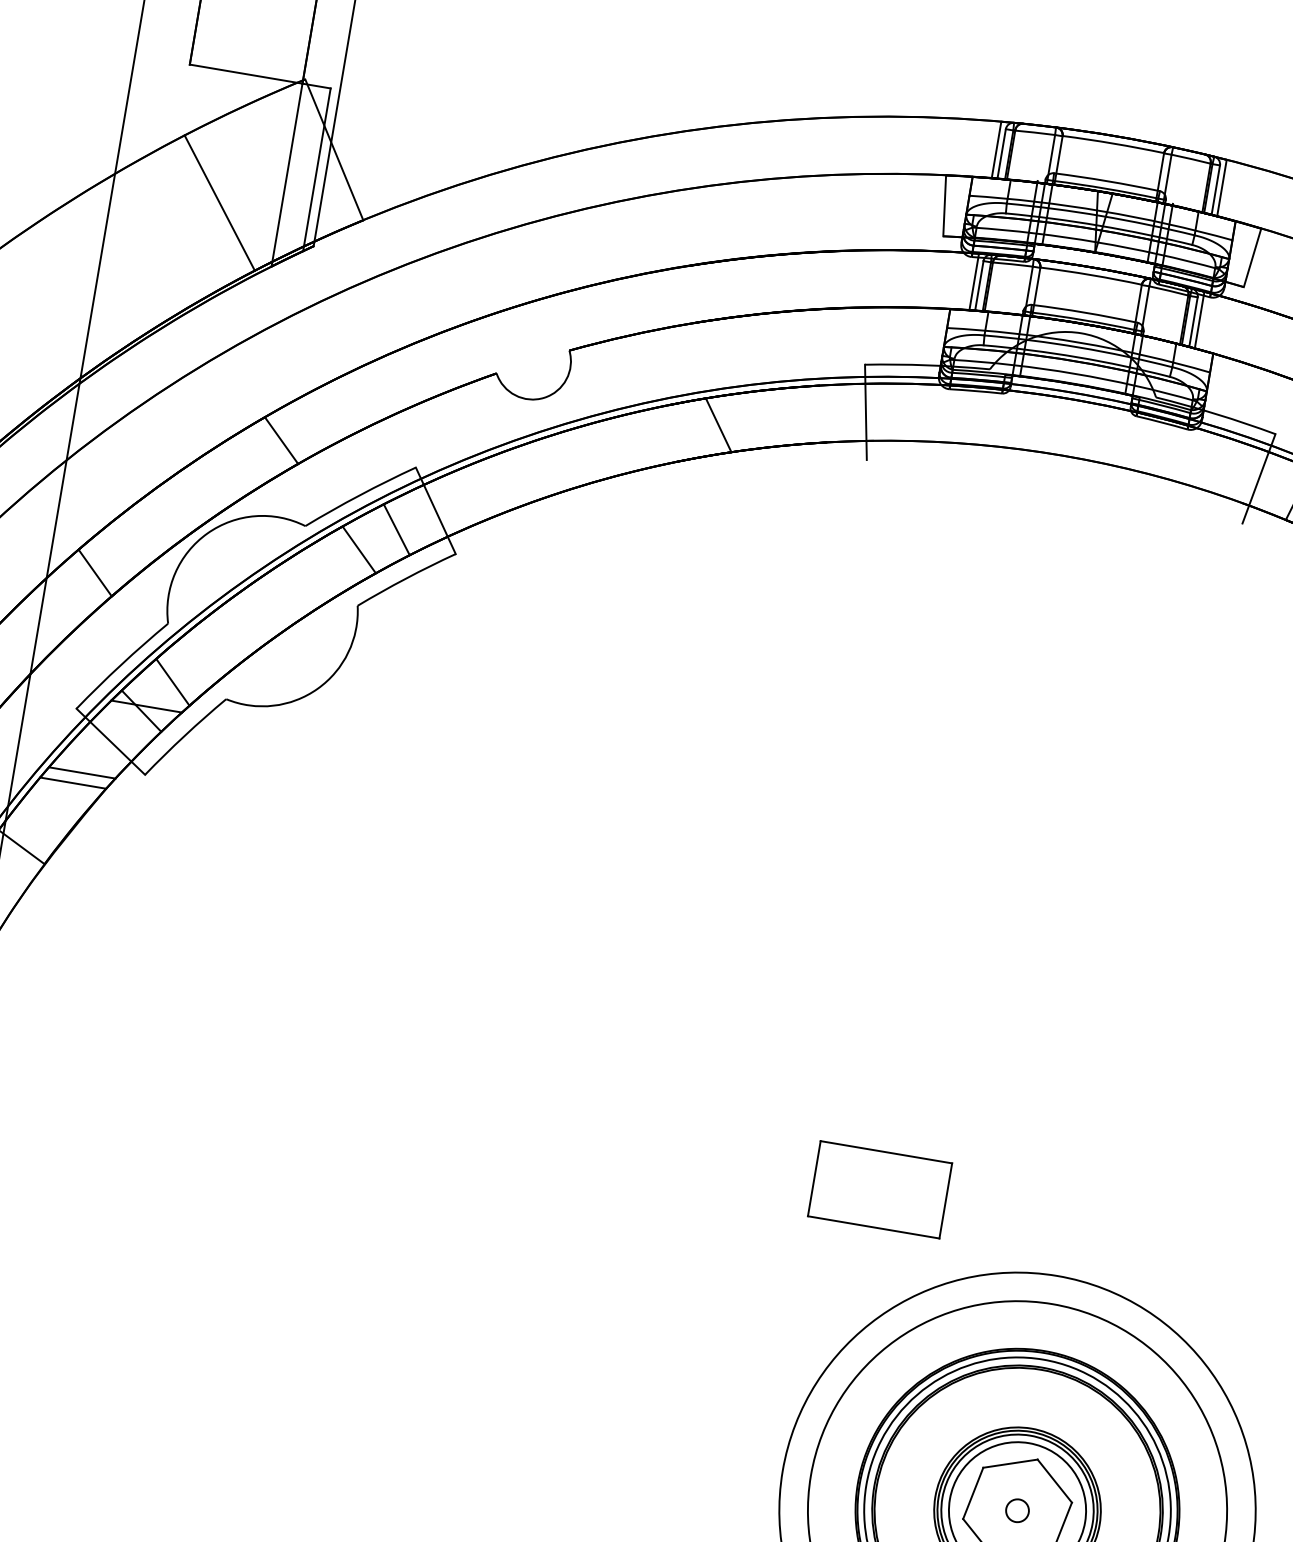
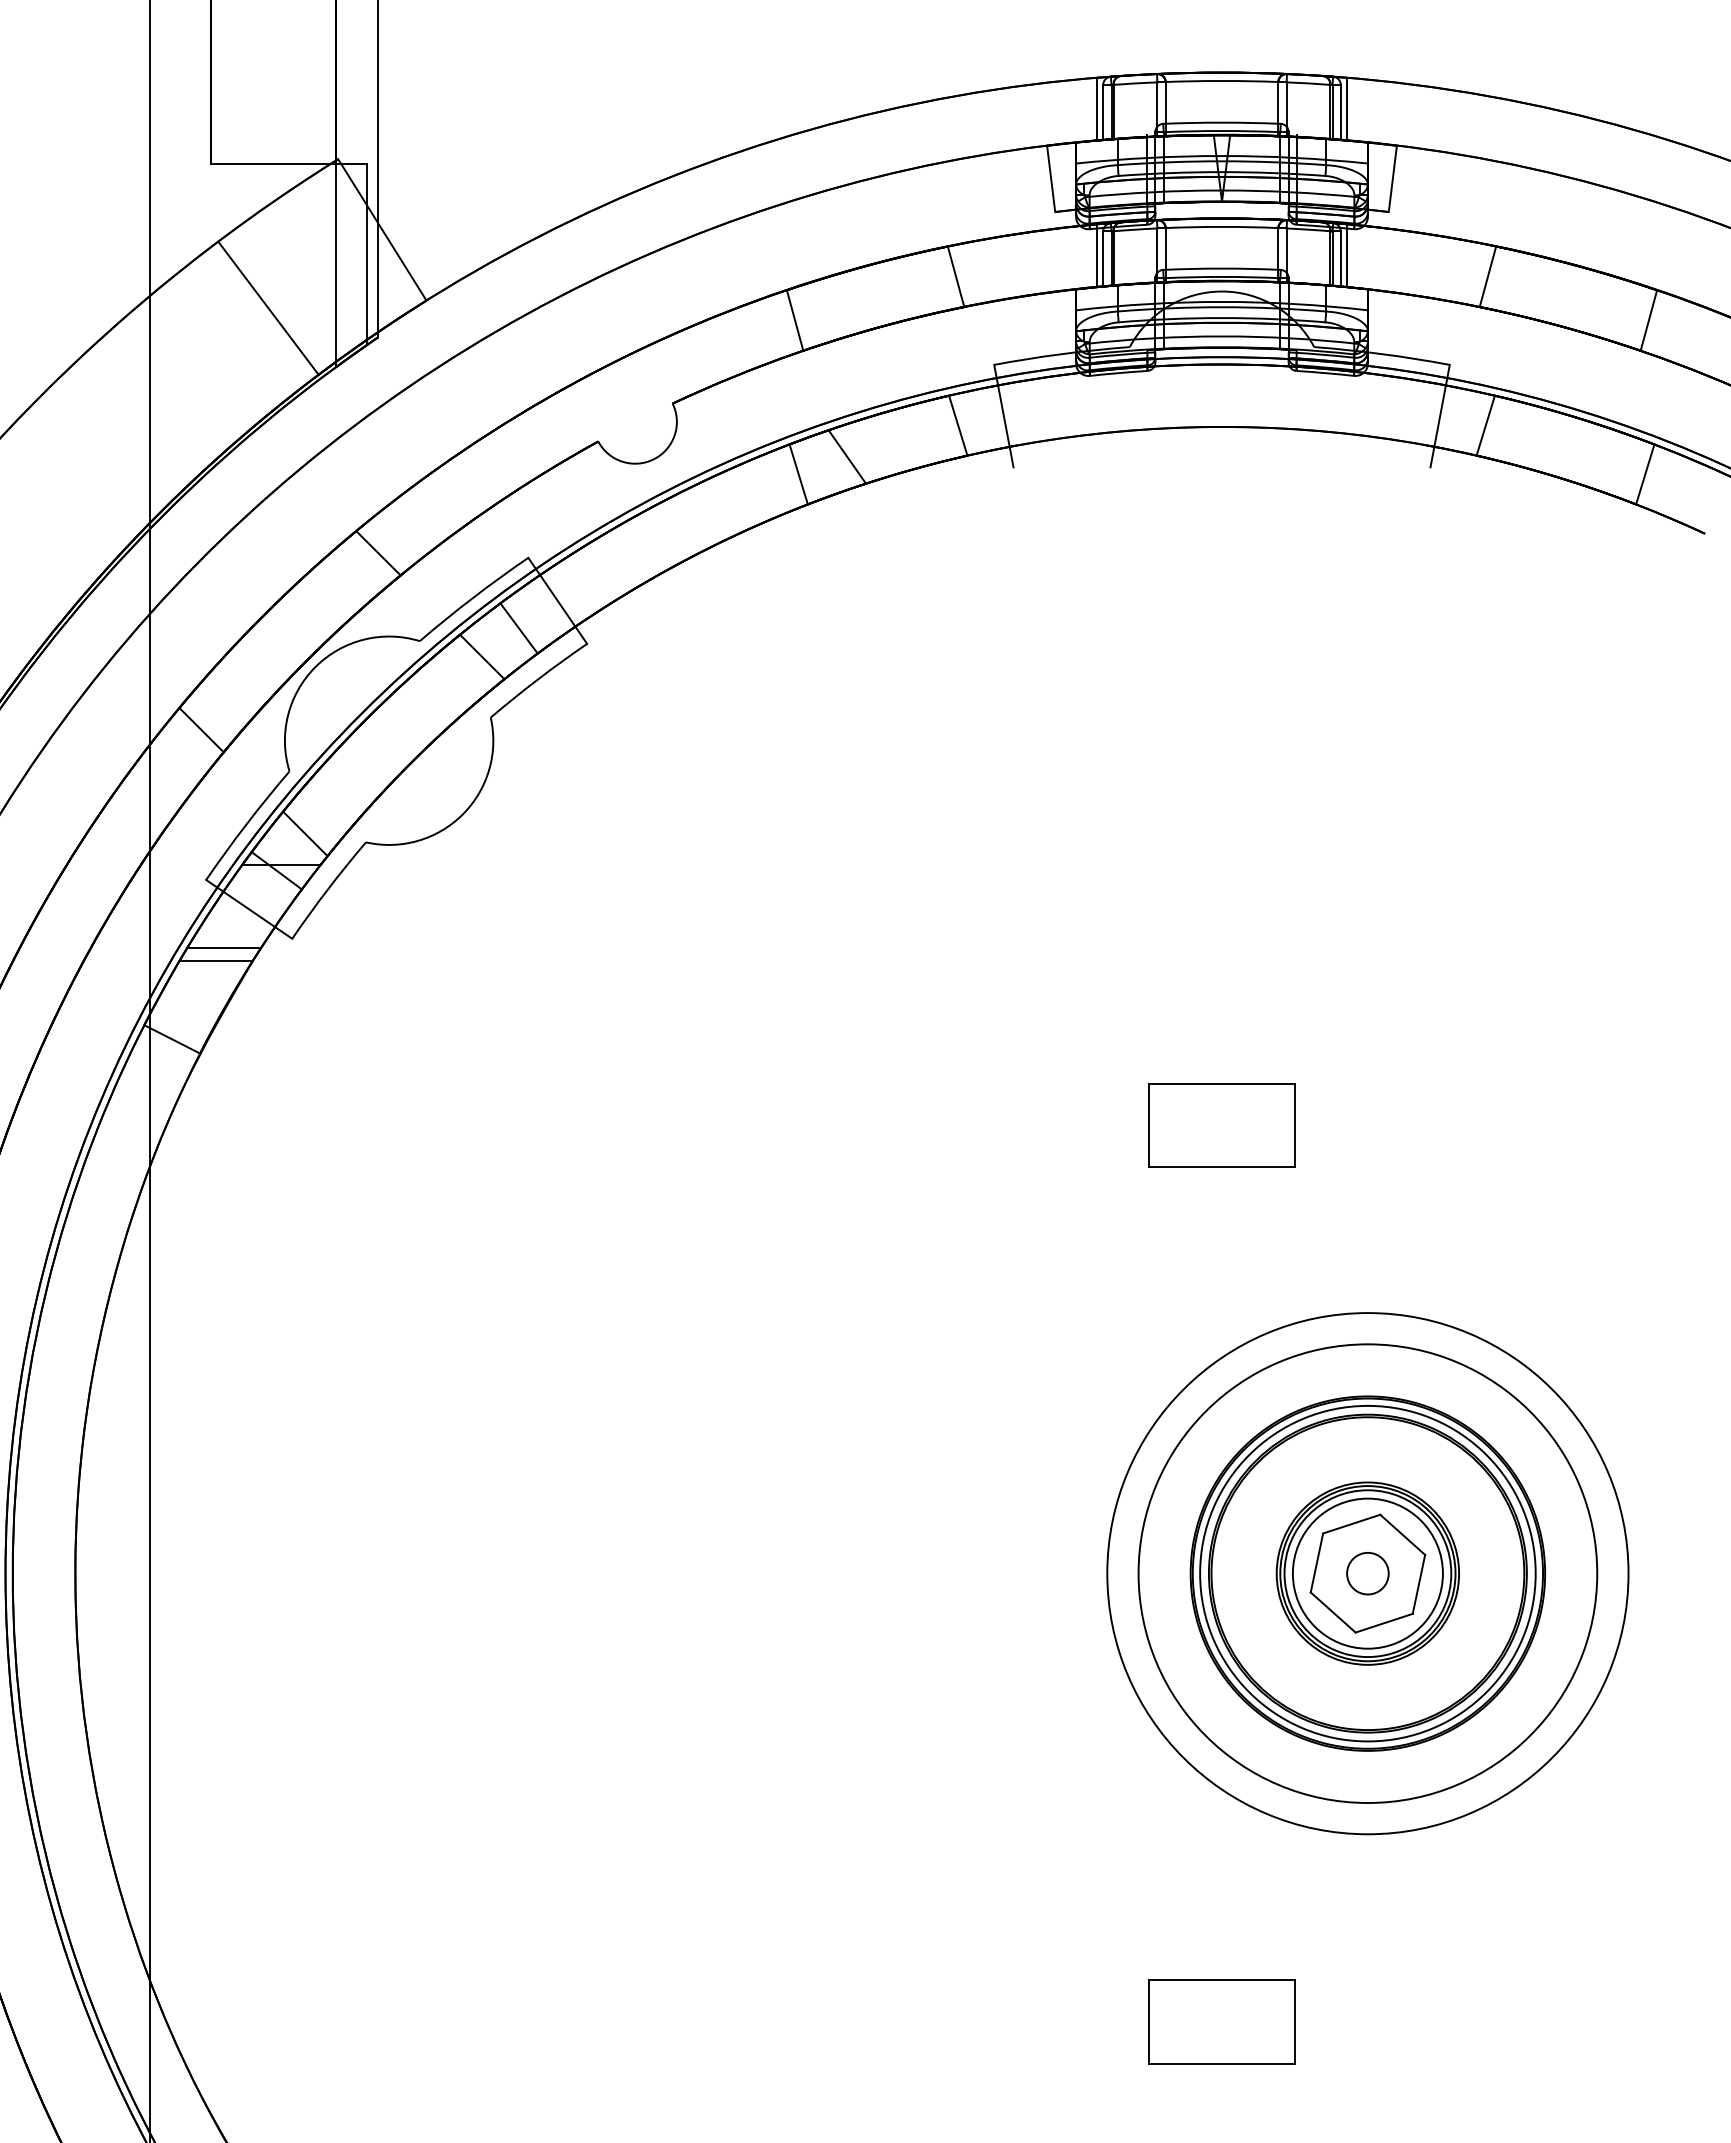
line: (843, 279) -> (955, 276), added
line: (691, 294) -> (794, 320), added
line: (823, 413) -> (958, 425), added
line: (671, 433) -> (798, 474), added
part: (879, 1189) -> (1221, 1125), moved
circle: (1017, 1510) -> (1367, 1573), size x1.67

